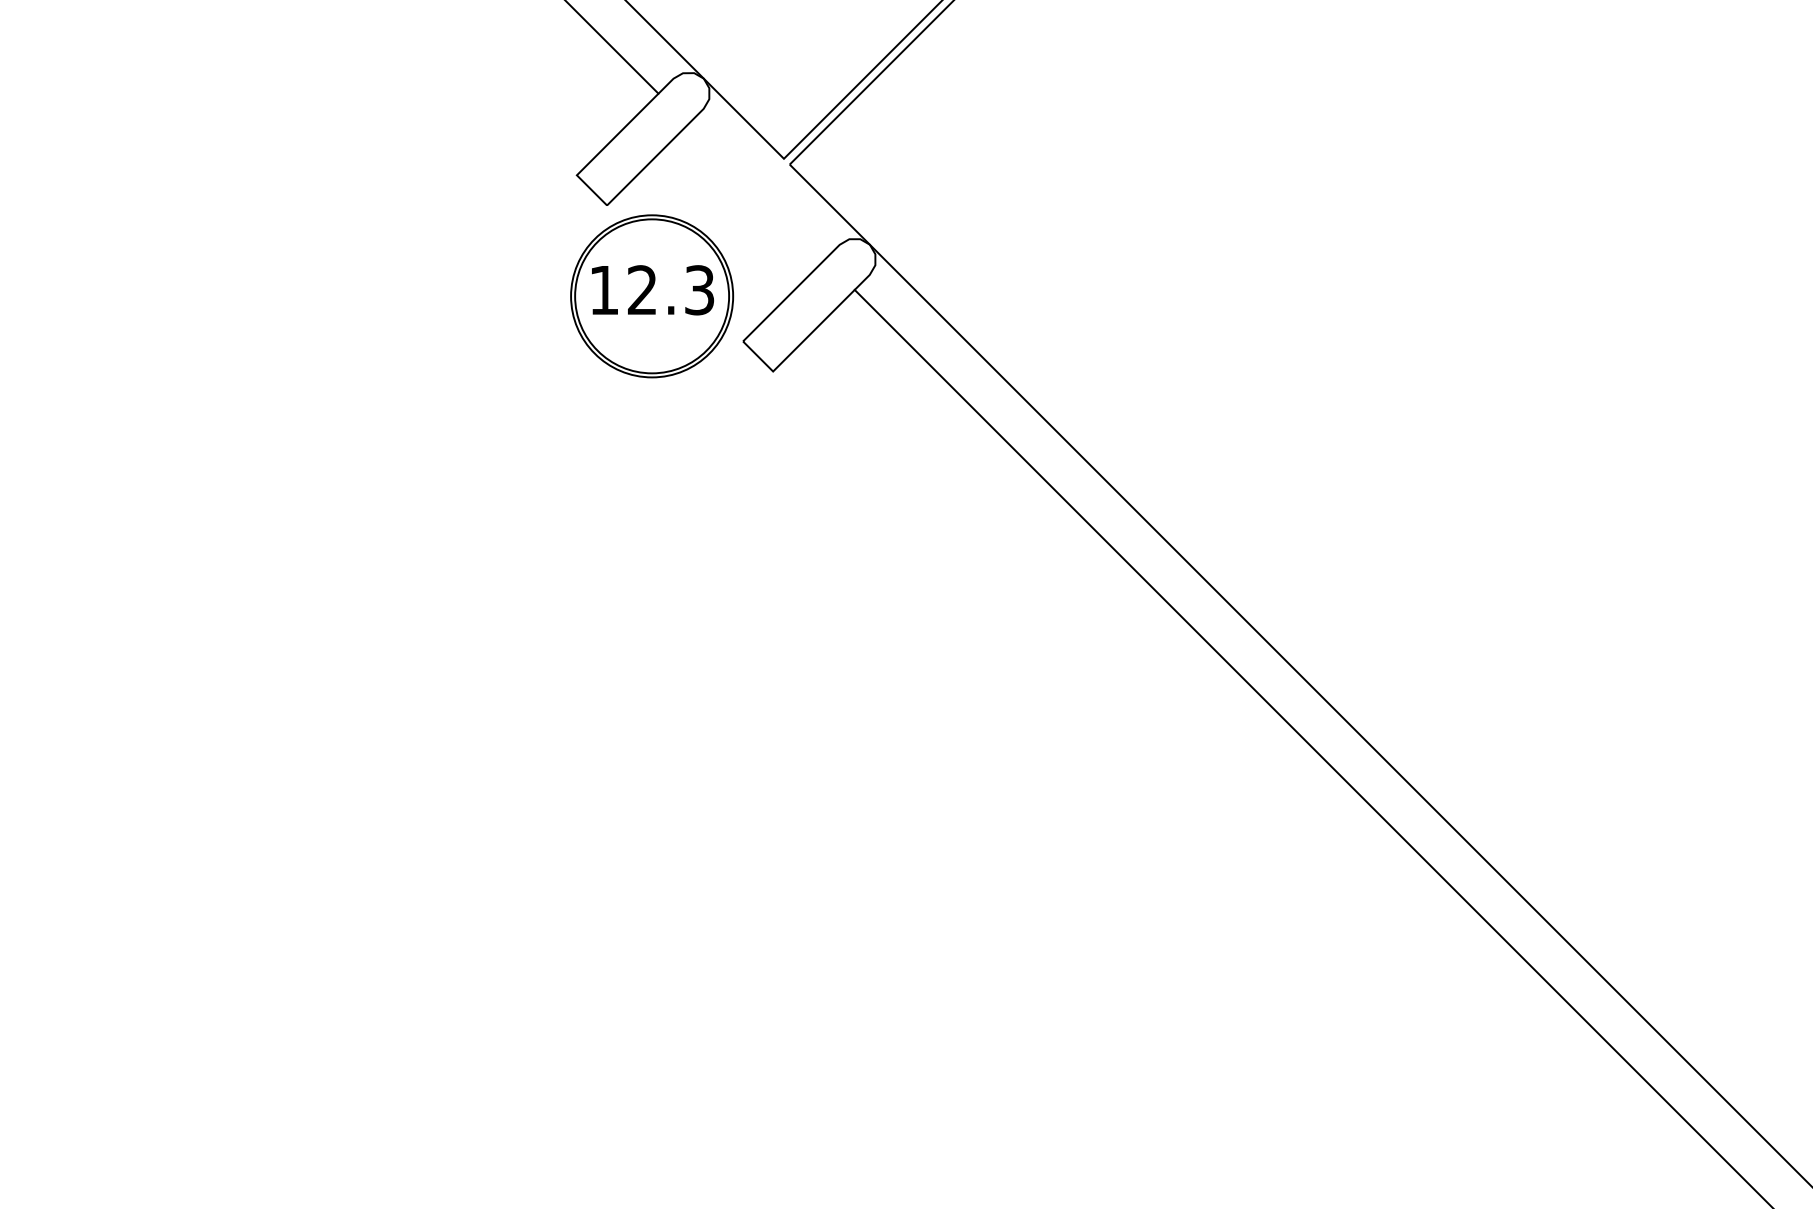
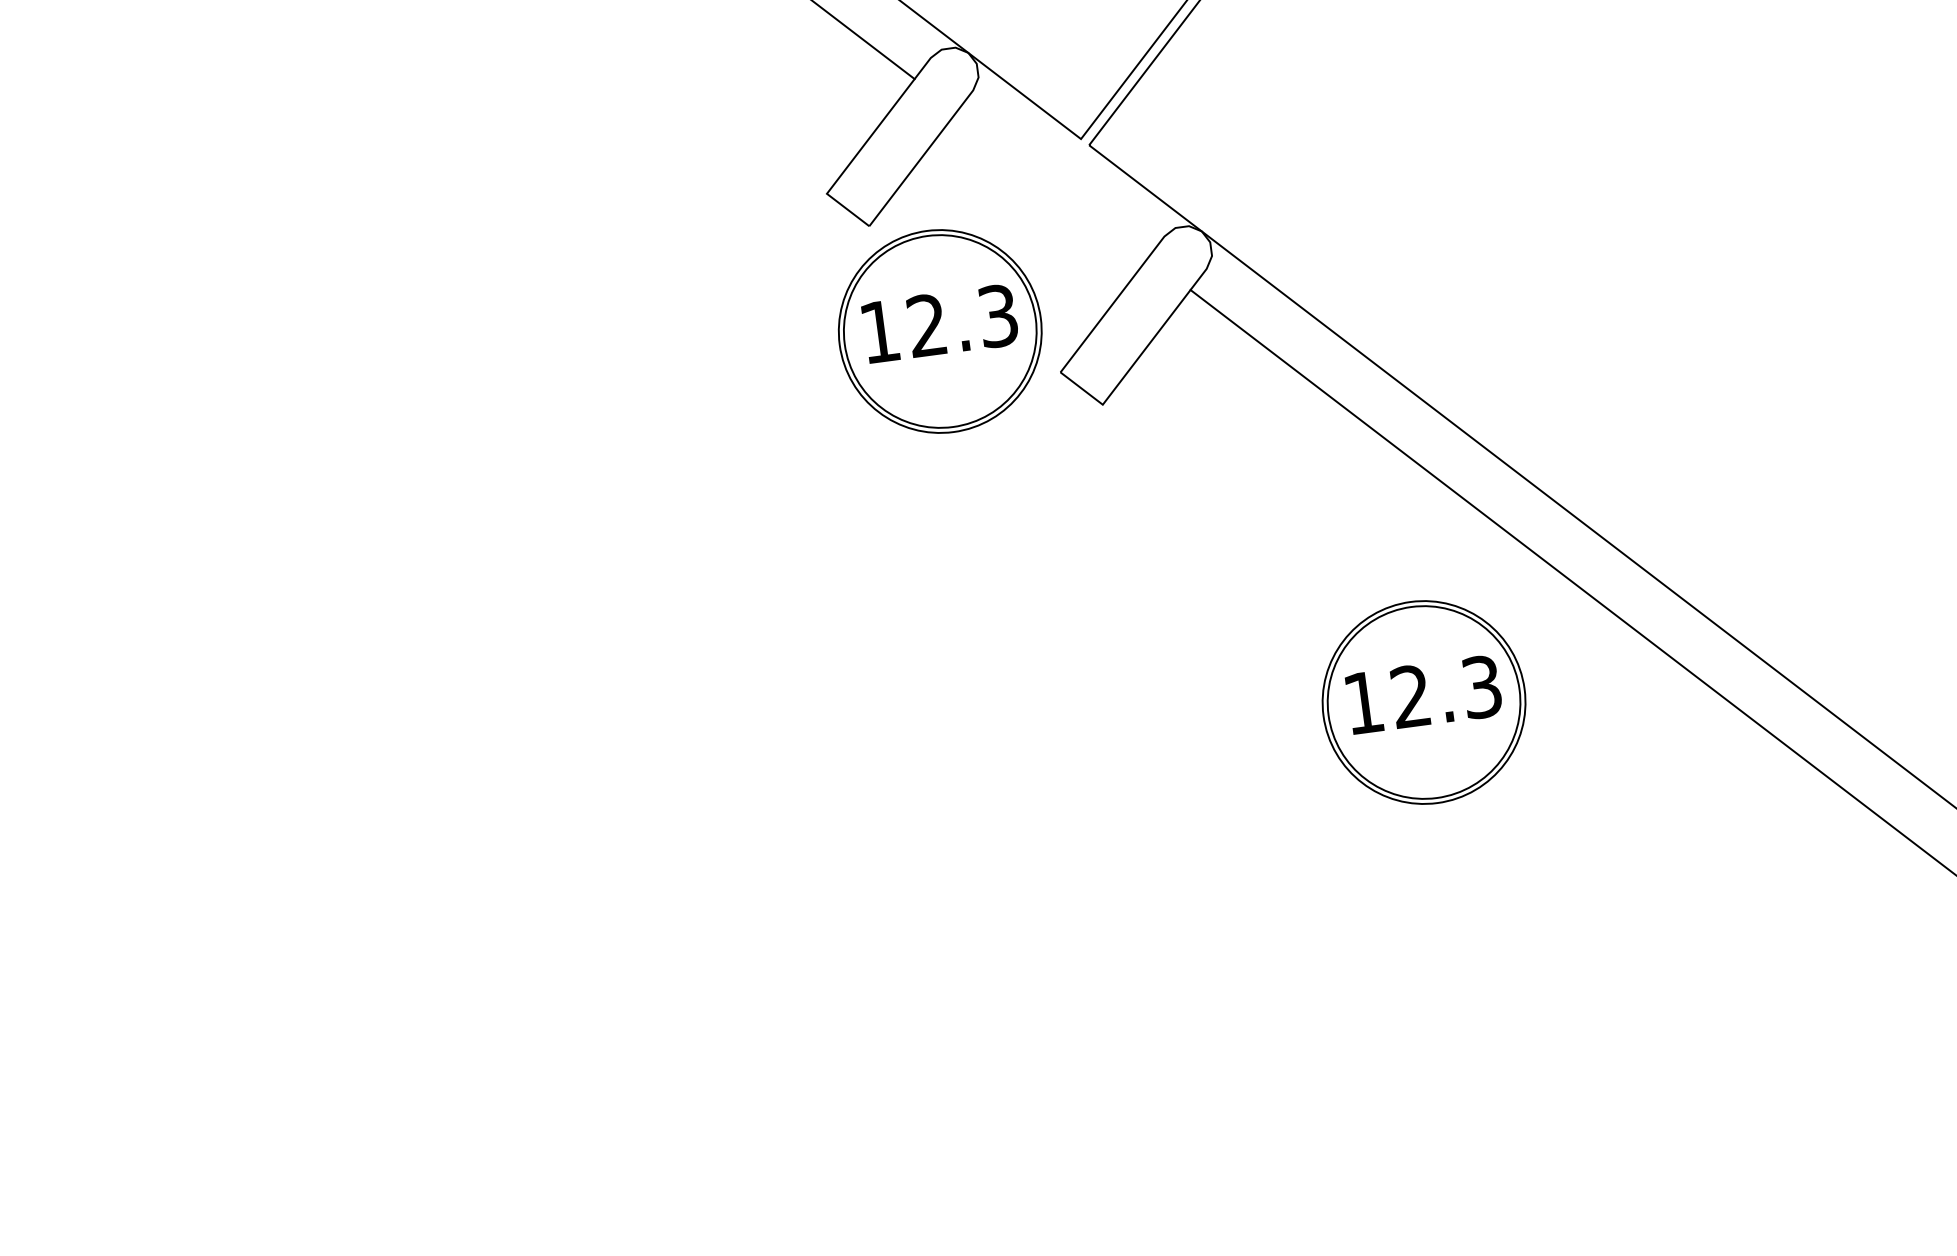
part: (996, 641) -> (1424, 702), added

